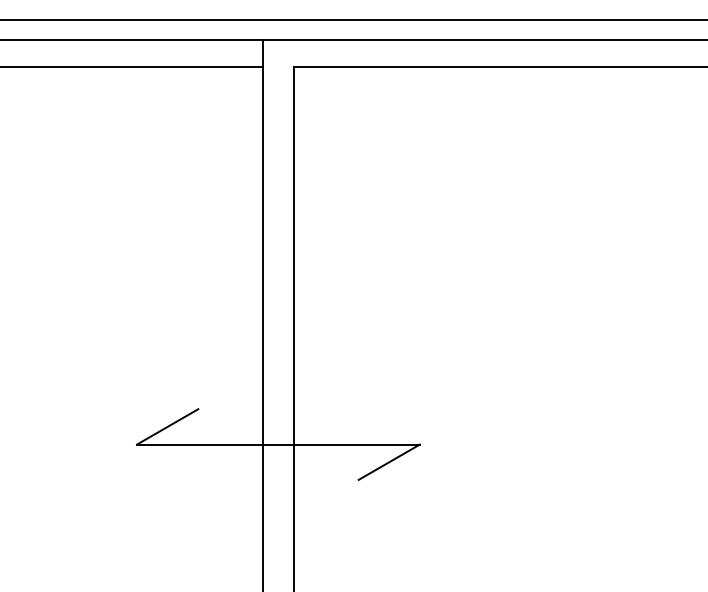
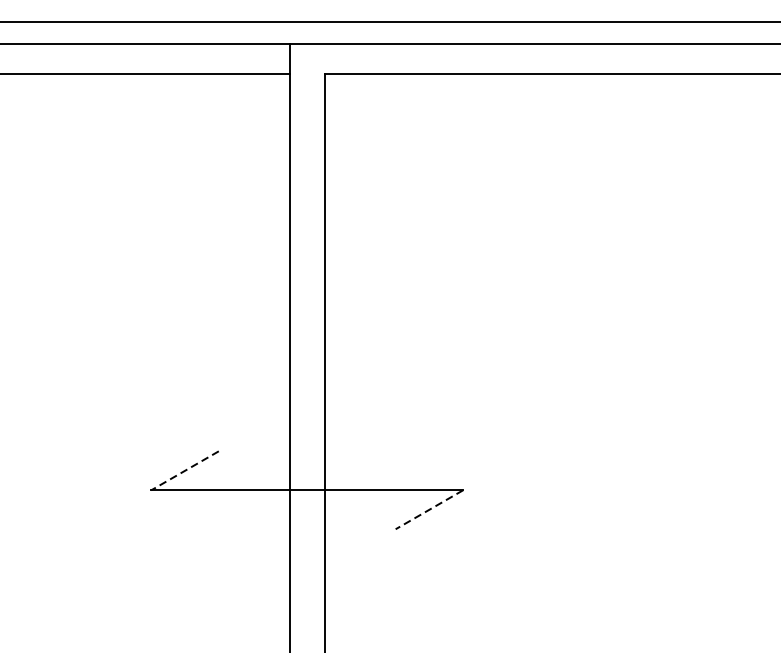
line: (167, 427) -> (184, 471), solid -> dashed
line: (388, 462) -> (428, 510), solid -> dashed

